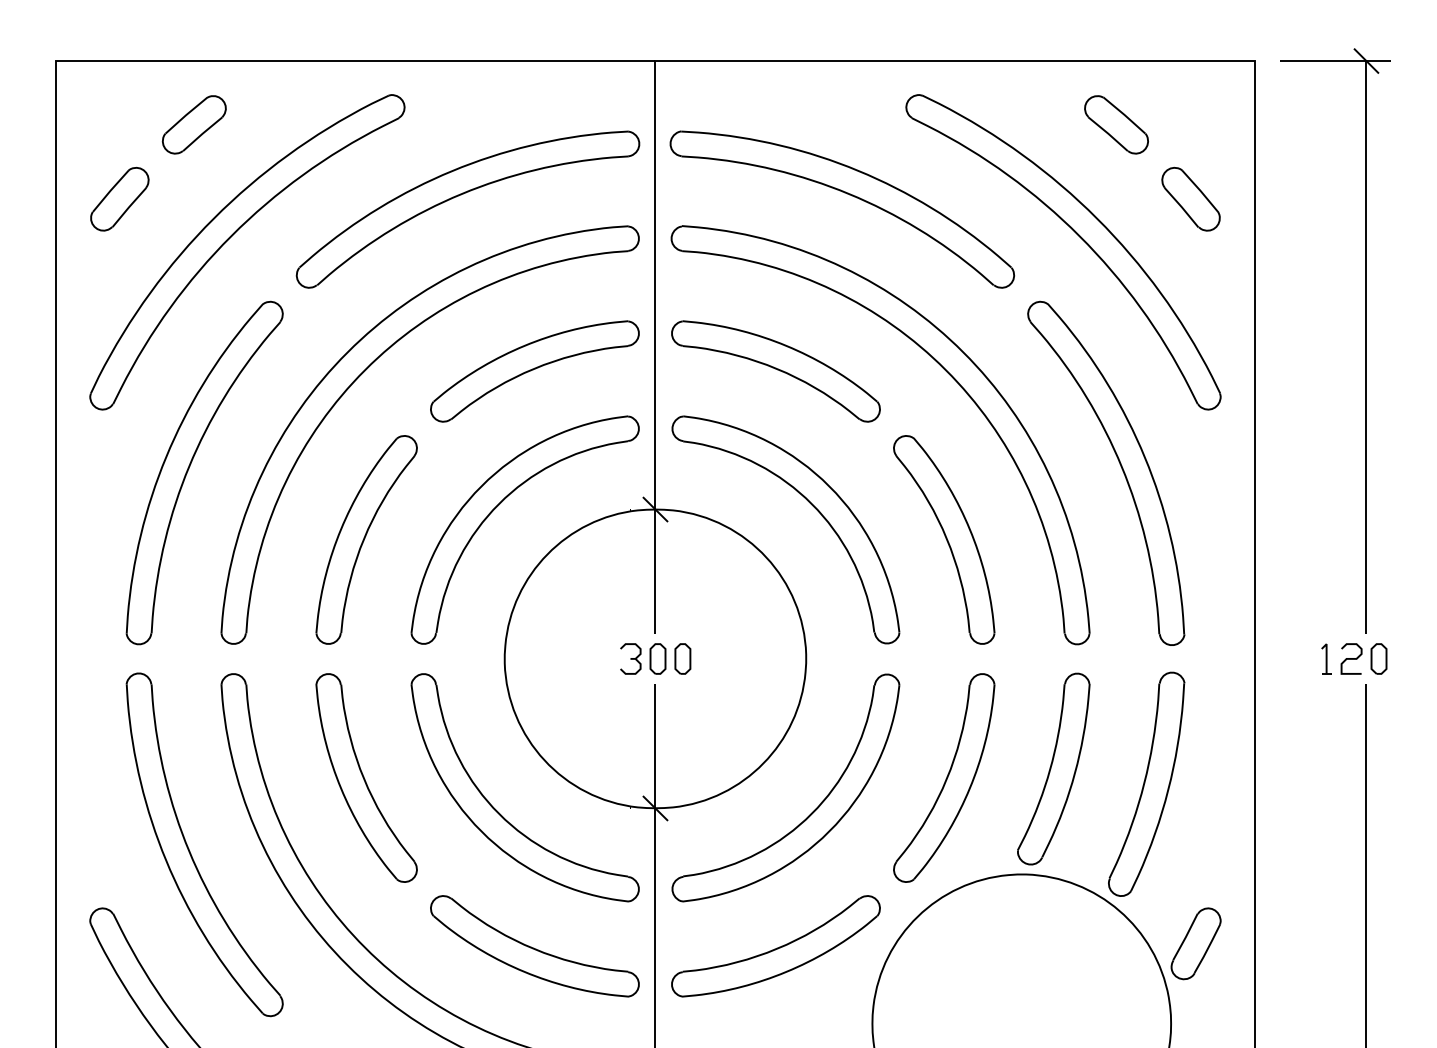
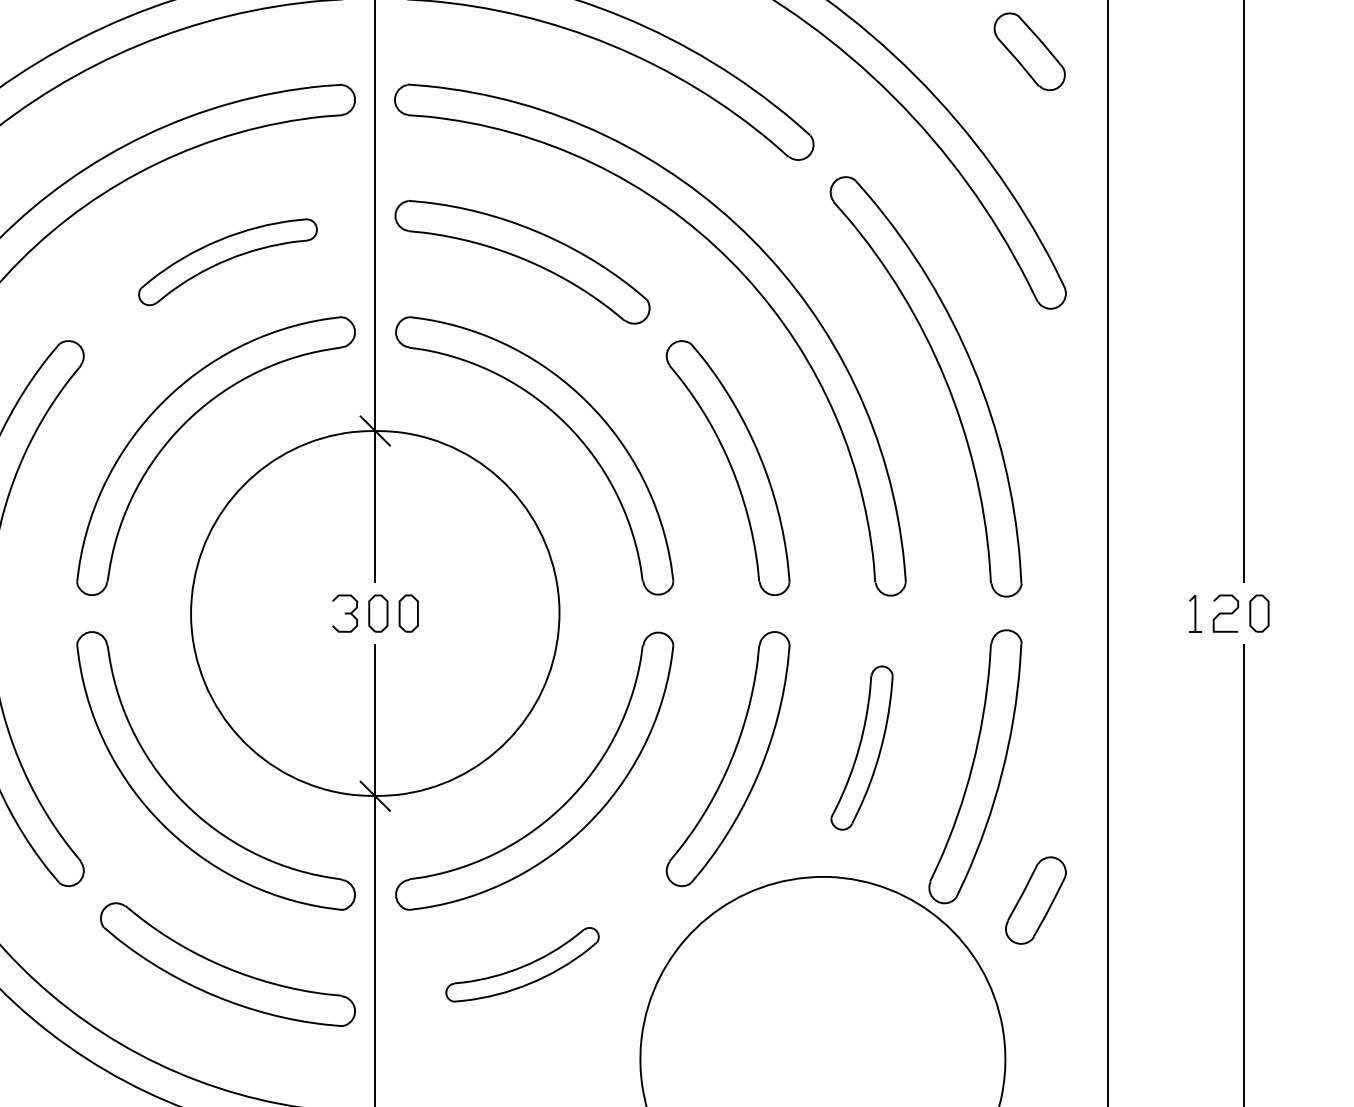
part: (534, 371) -> (227, 262), size x0.7
part: (1053, 768) -> (861, 747), size x0.7
part: (1195, 943) -> (1035, 900), moved
part: (775, 946) -> (521, 964), size x0.6

